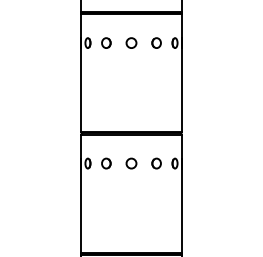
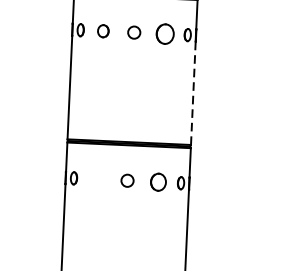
part: (156, 42) -> (165, 33), size x1.6
line: (181, 89) -> (193, 92), solid -> dashed
part: (106, 163) -> (96, 179), removed
part: (156, 163) -> (158, 182), size x1.4

